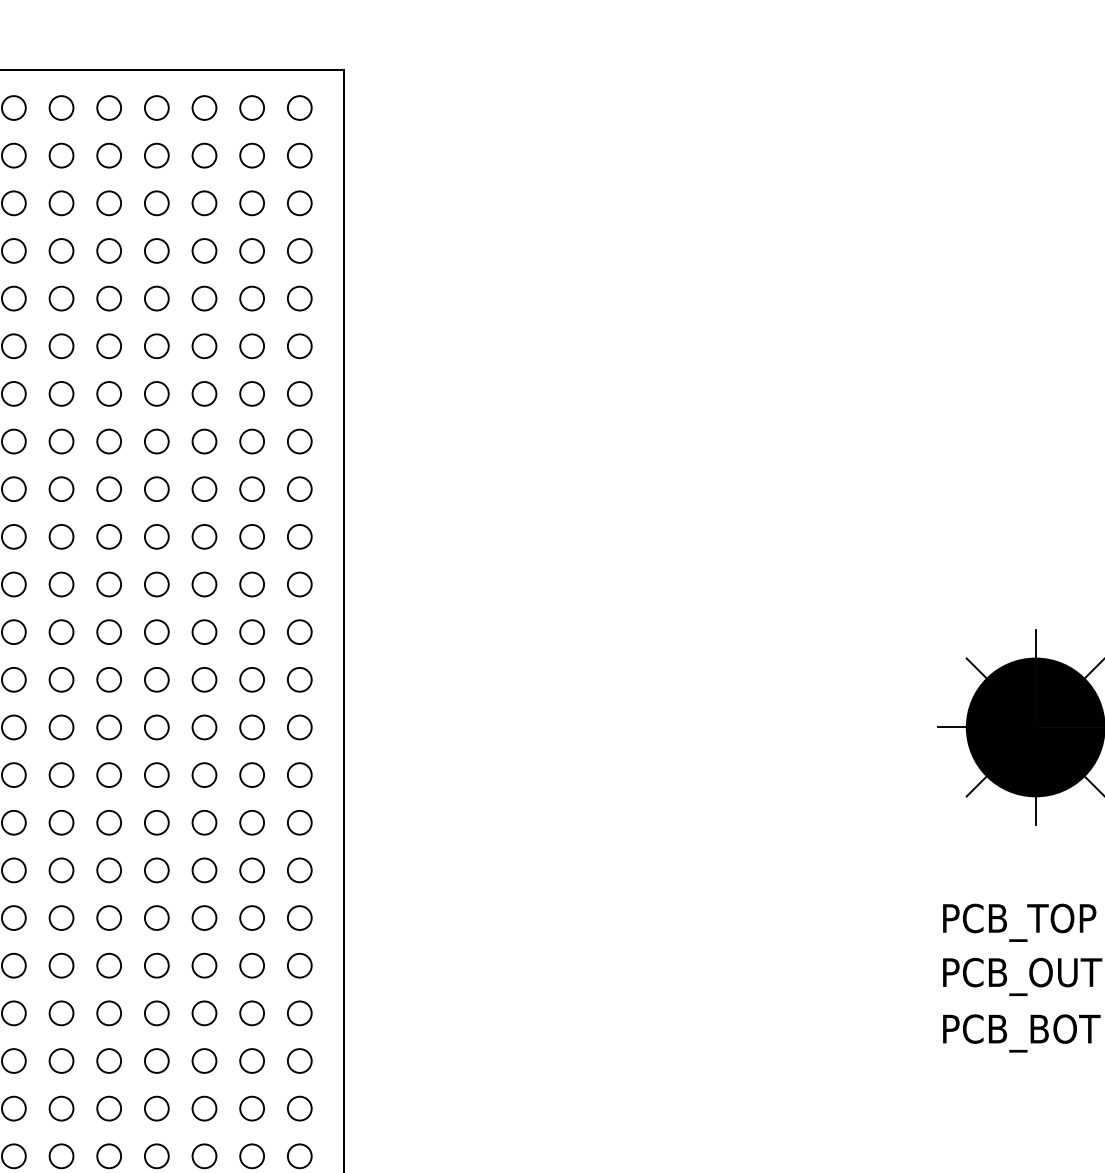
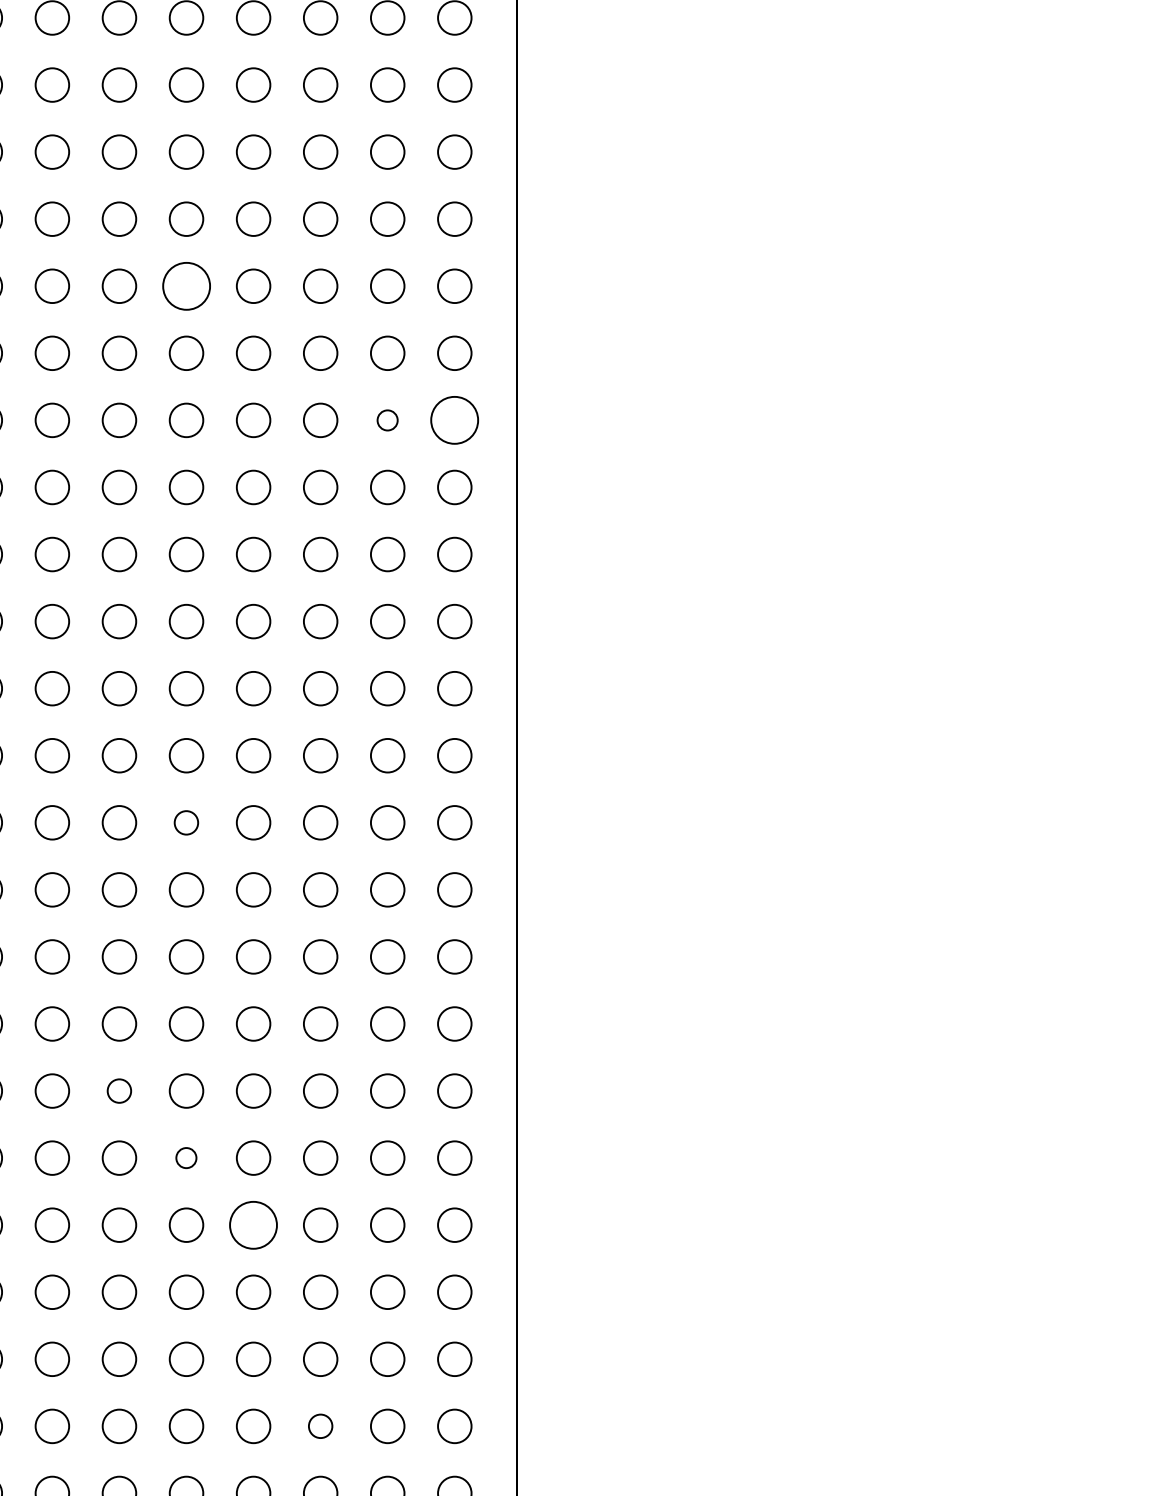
circle: (108, 298) -> (185, 286), size x1.4
circle: (251, 393) -> (386, 419), size x0.6
circle: (299, 393) -> (454, 419), size x1.4
circle: (108, 679) -> (185, 822), size x0.7
circle: (61, 870) -> (119, 1091), size x0.7
circle: (108, 917) -> (185, 1157), size x0.6
circle: (156, 965) -> (253, 1224), size x1.4
circle: (204, 1108) -> (320, 1426), size x0.7

